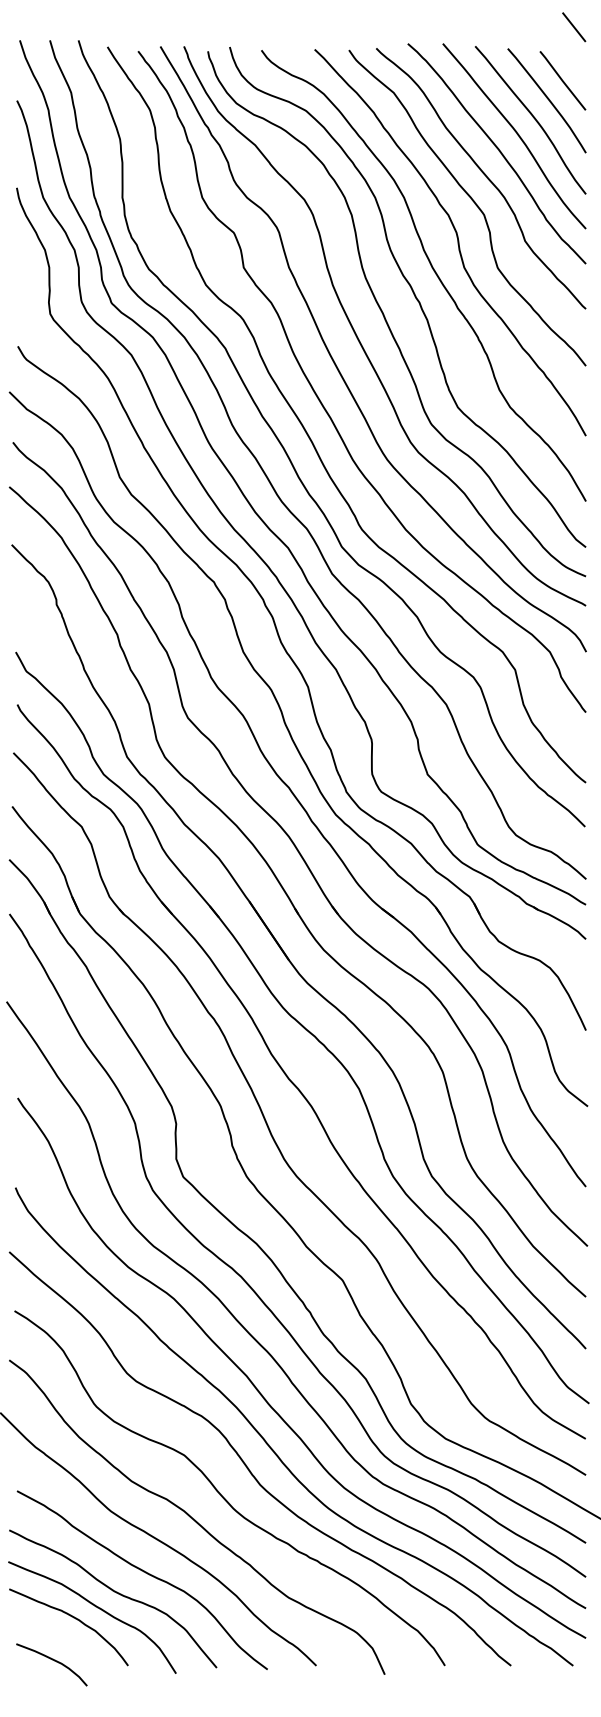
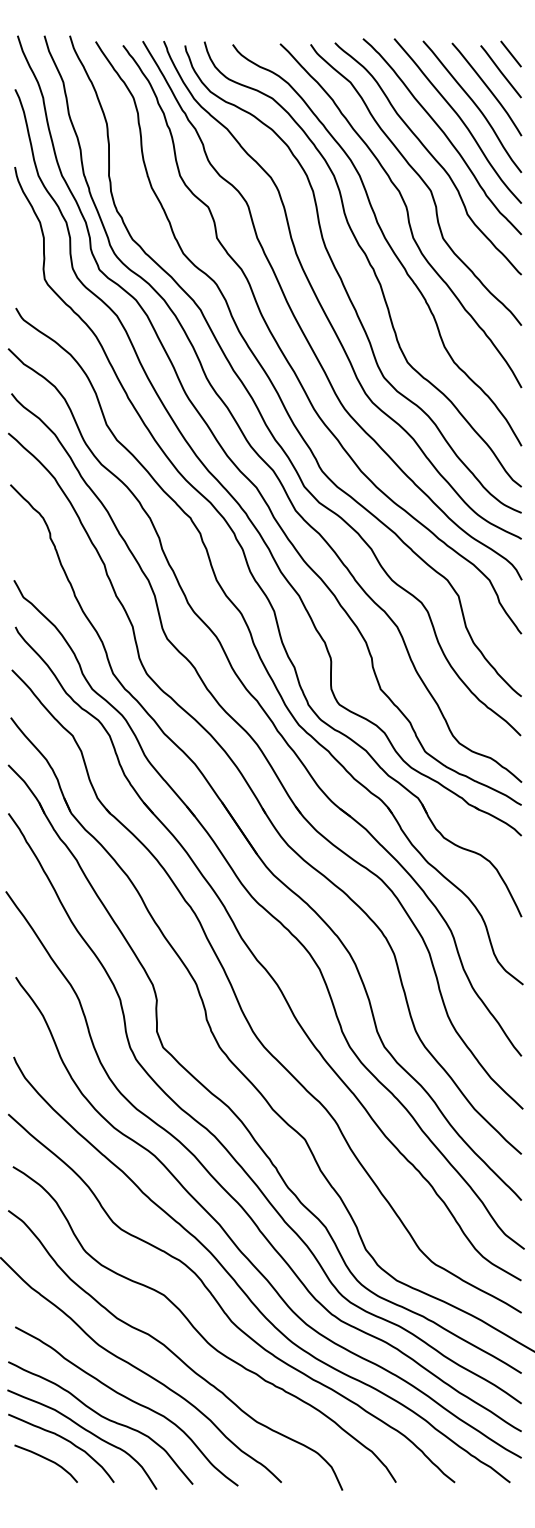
line: (573, 26) -> (510, 53), moved
curve: (53, 1661) -> (47, 1460), moved

